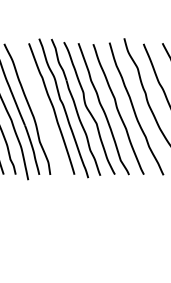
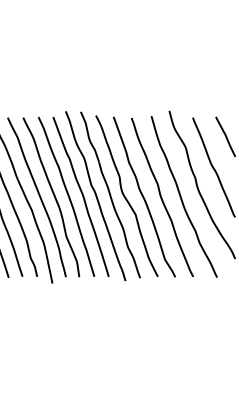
curve: (40, 107) -> (67, 195), added

